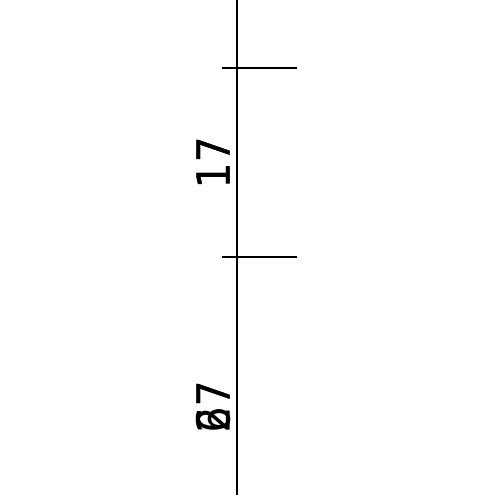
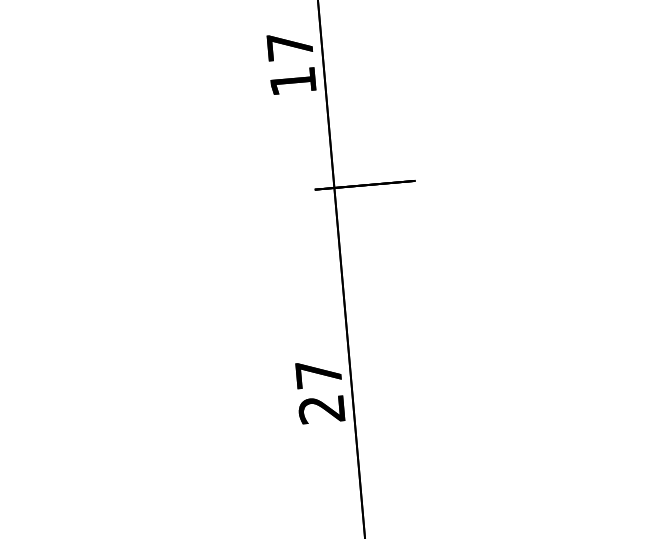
text: (212, 419) -> (321, 409), 67 -> 27

